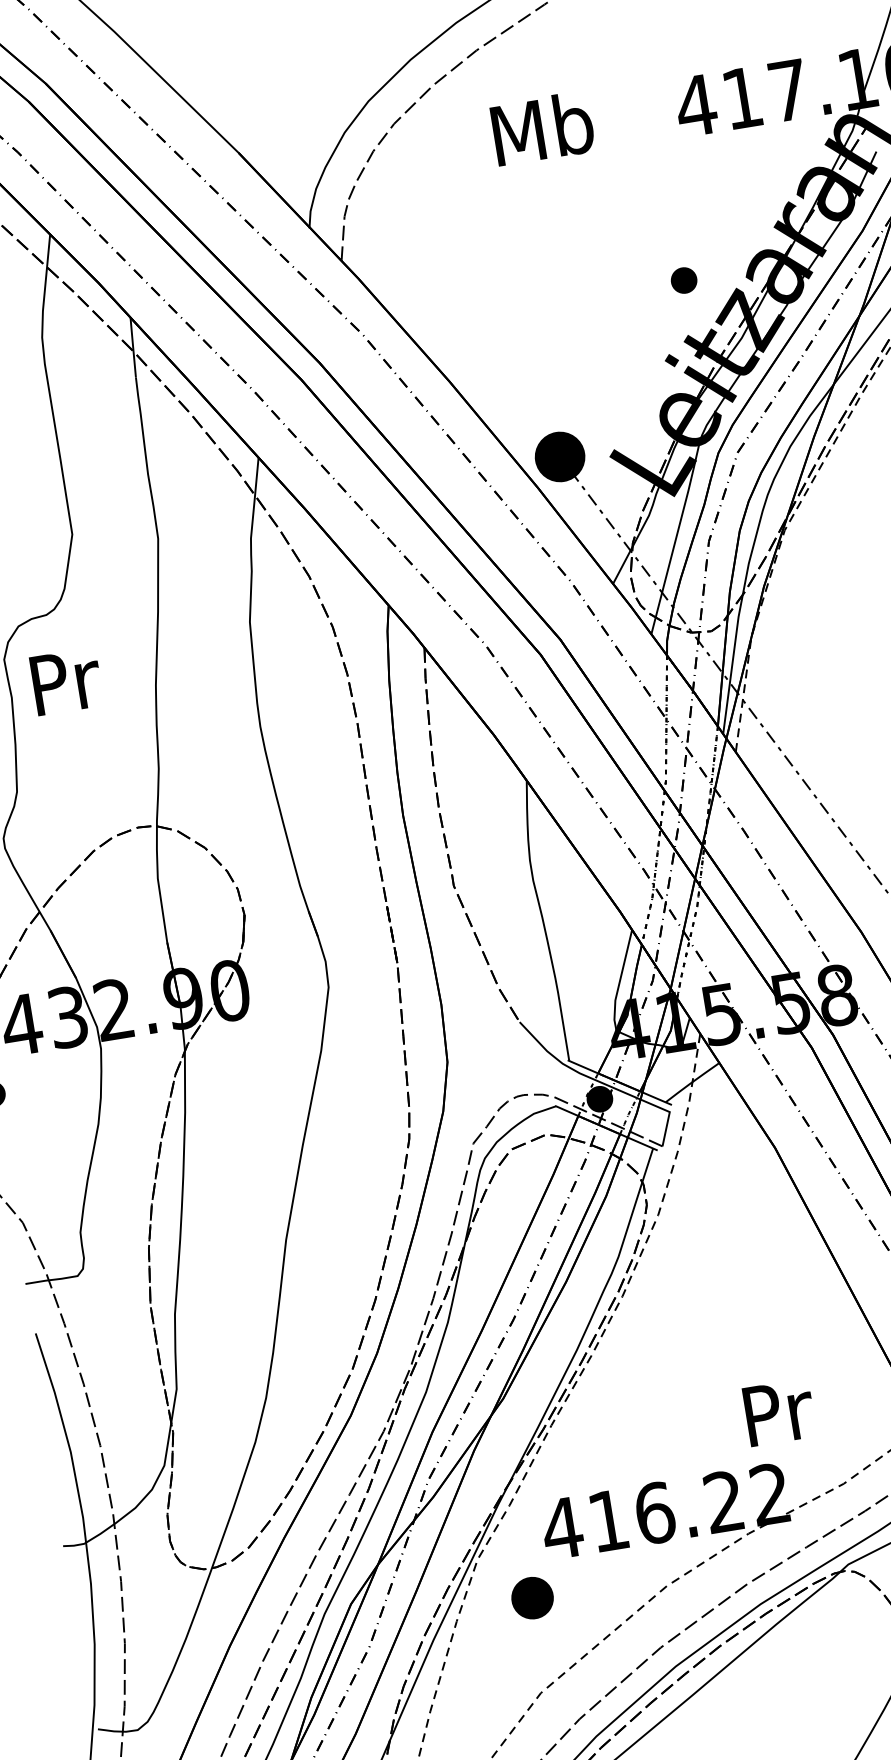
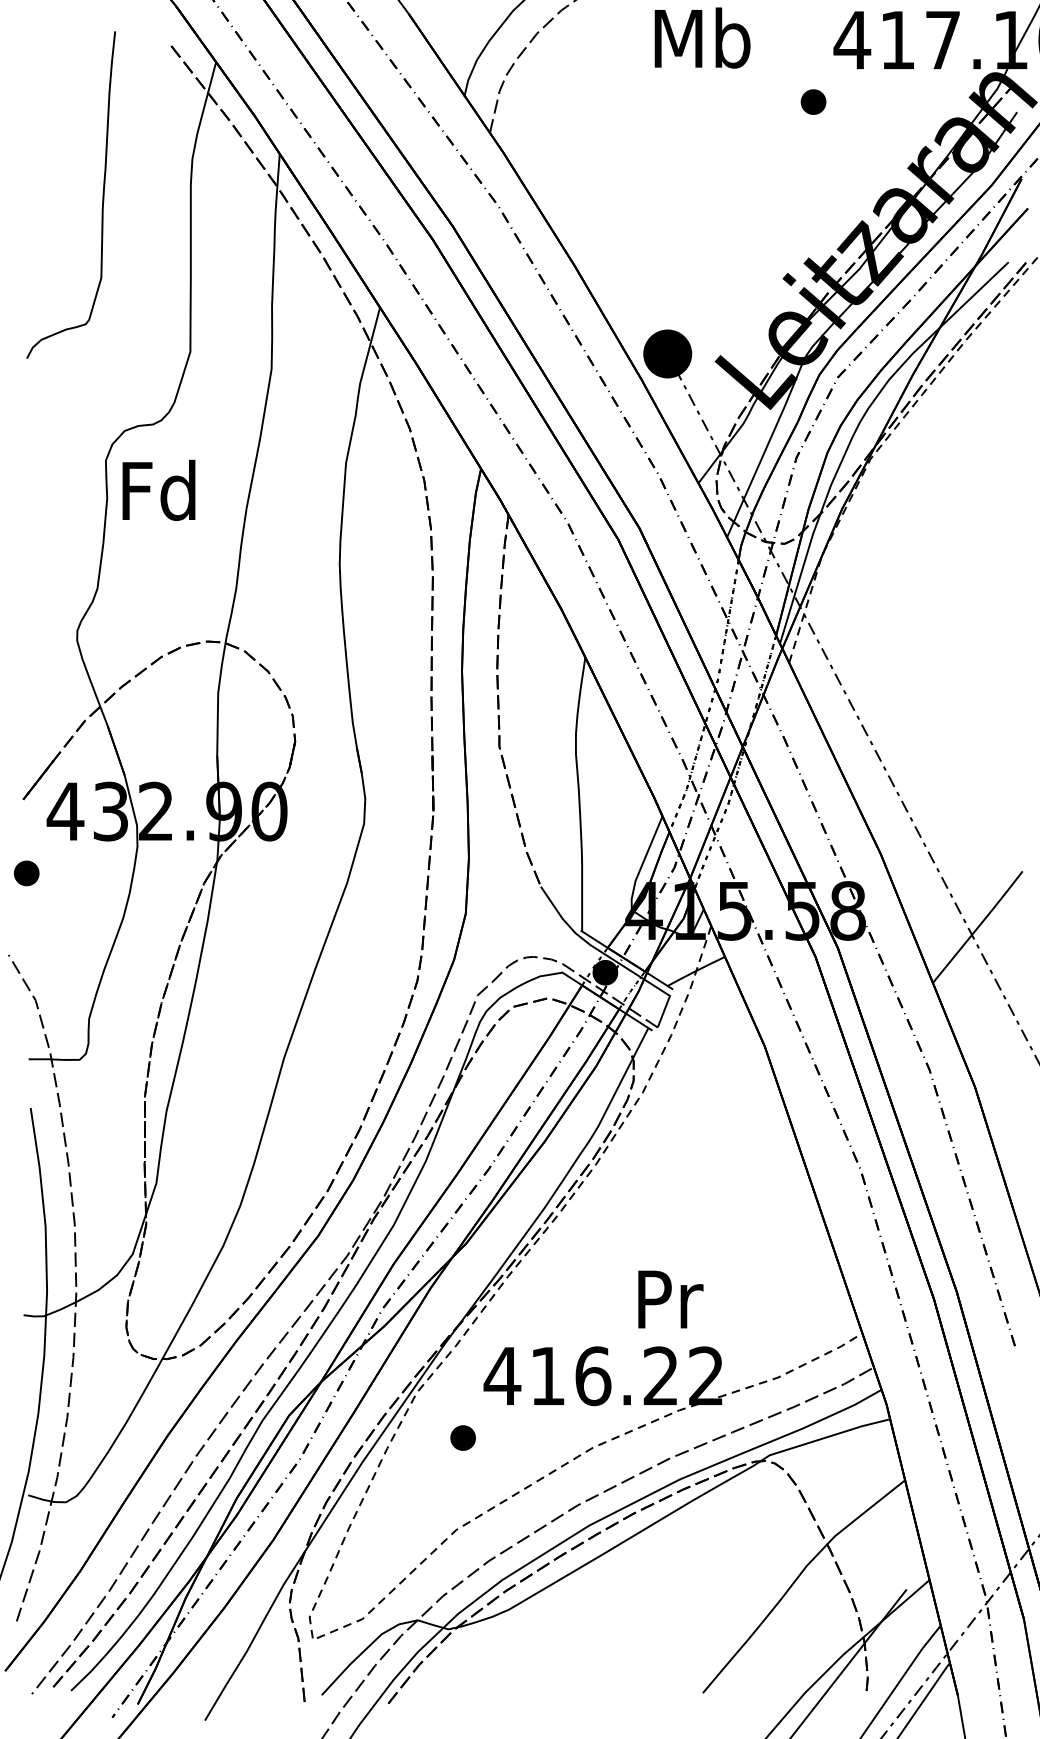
part: (683, 279) -> (813, 101), moved
text: (62, 680) -> (158, 489), Pr -> Fd
text: (779, 1412) -> (670, 1299), moved
part: (531, 1597) -> (462, 1437), size x0.62

